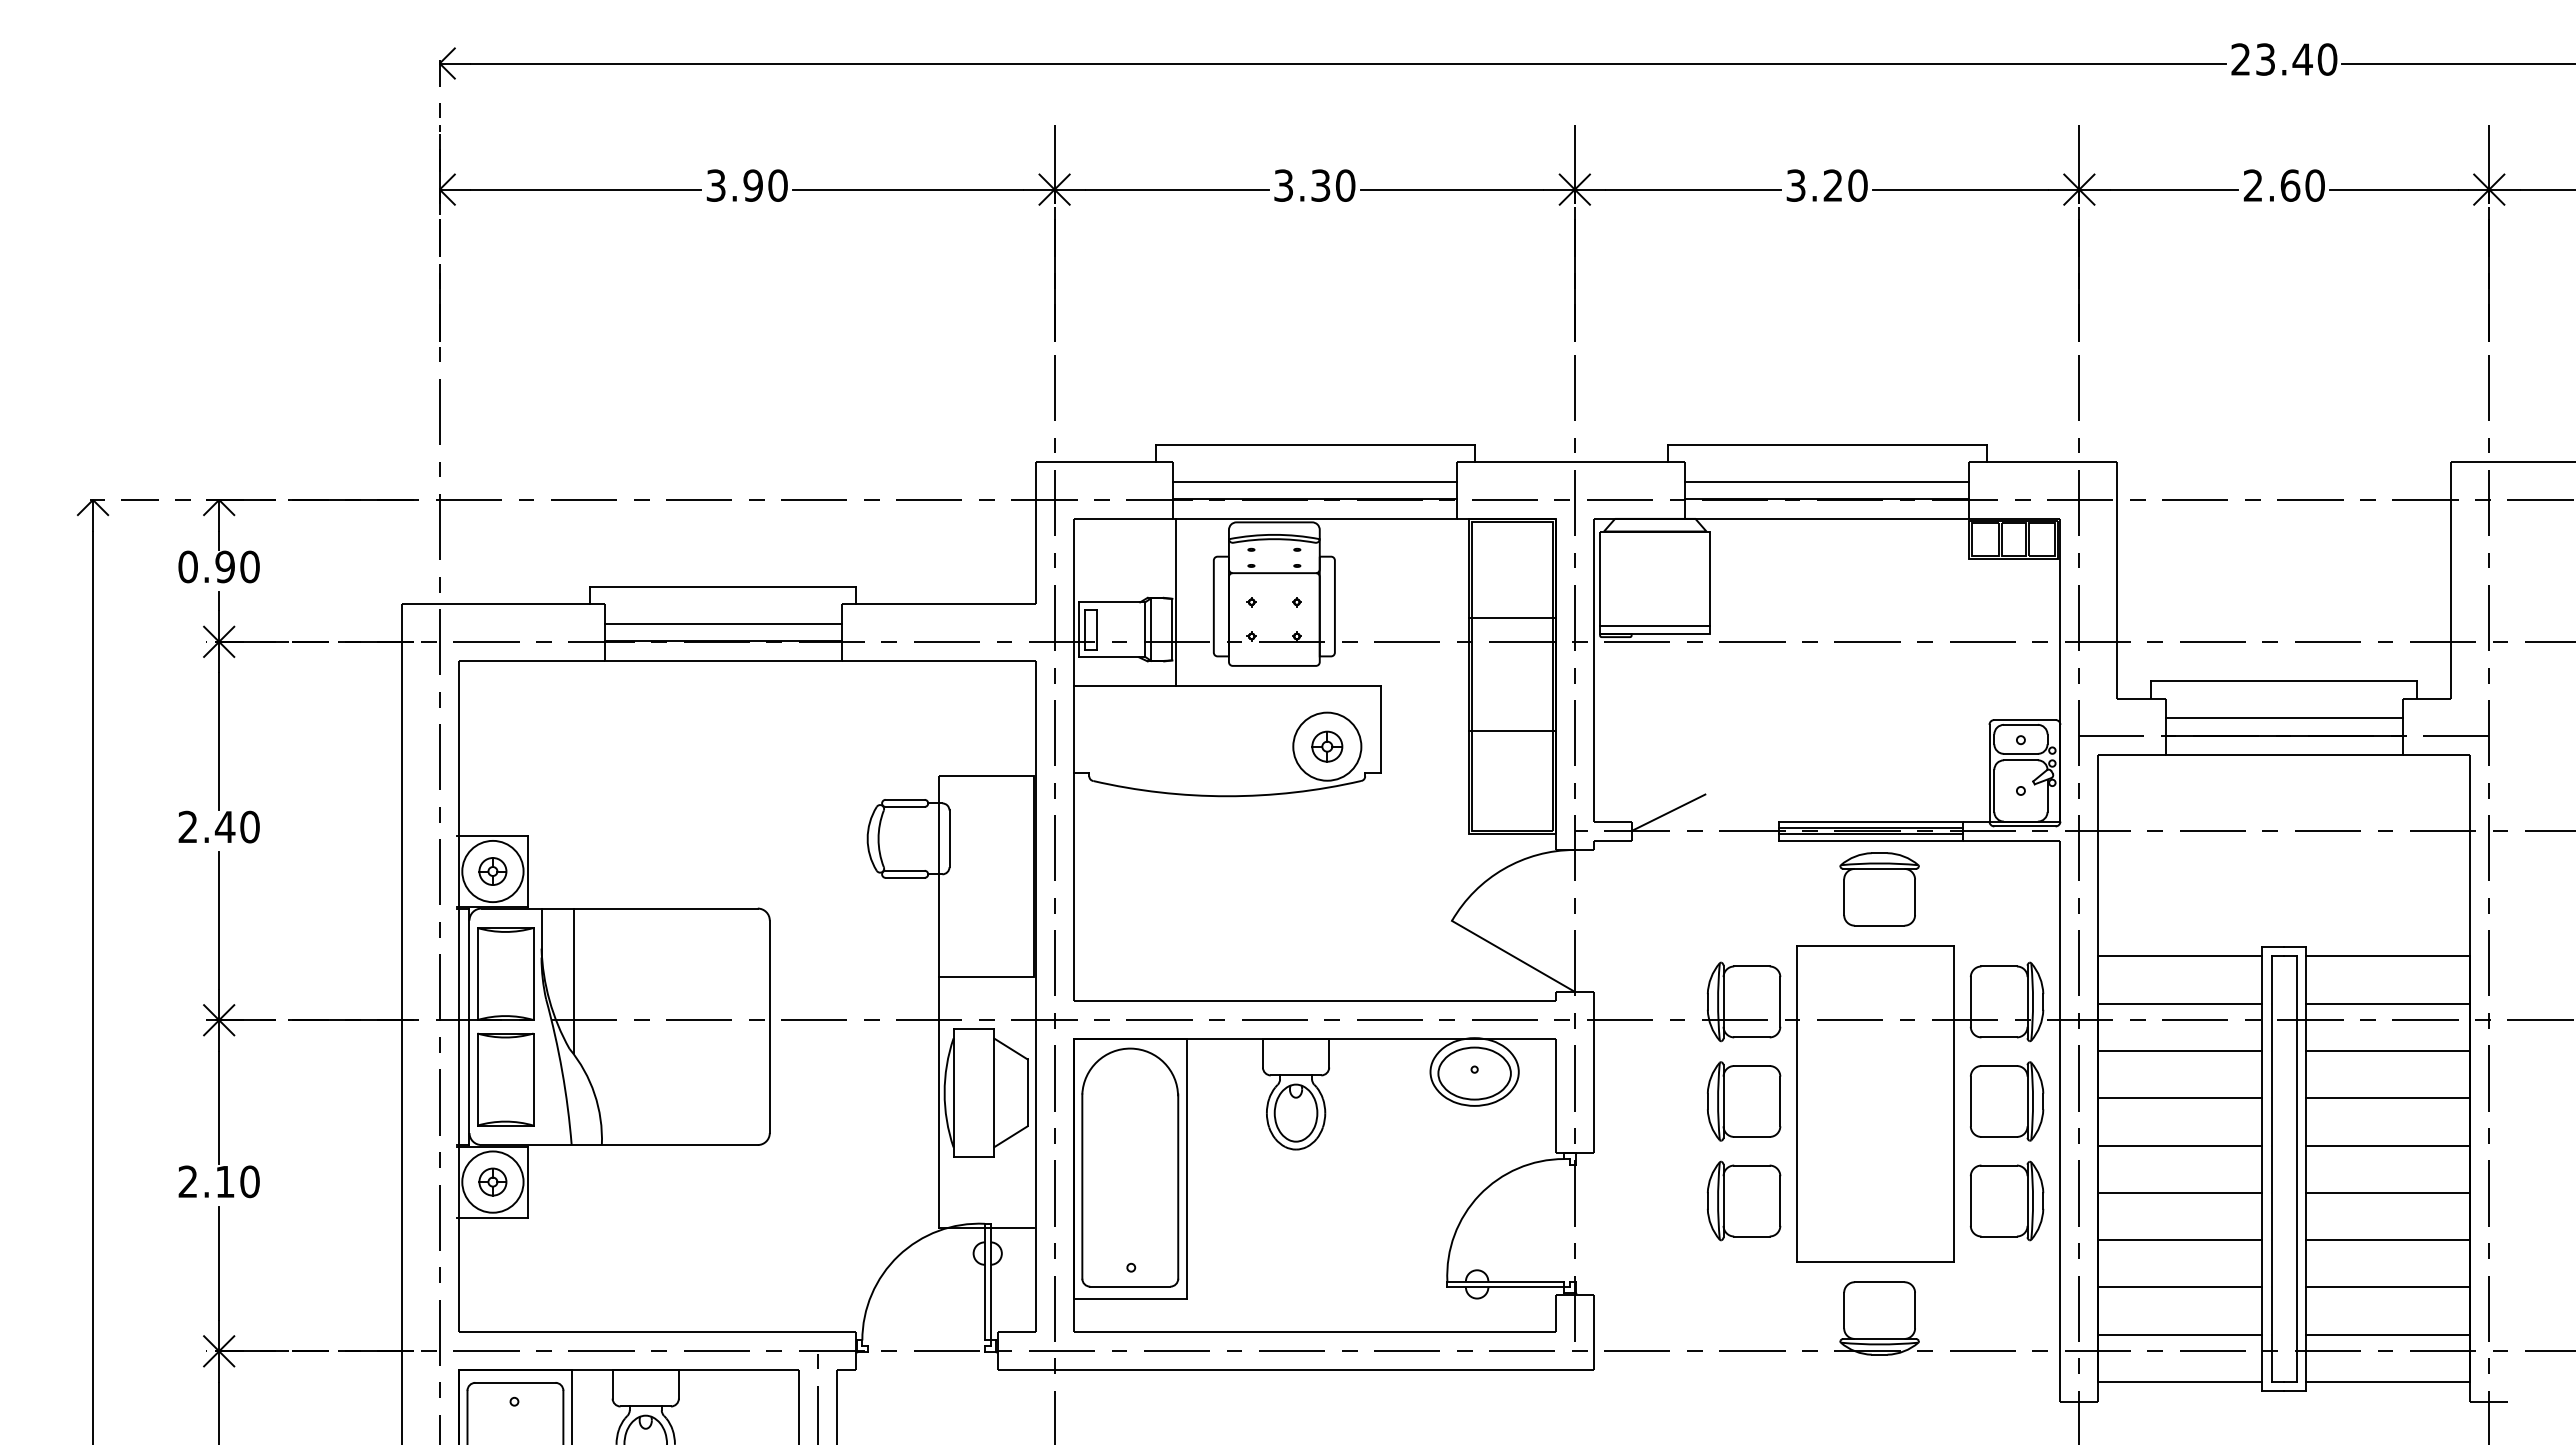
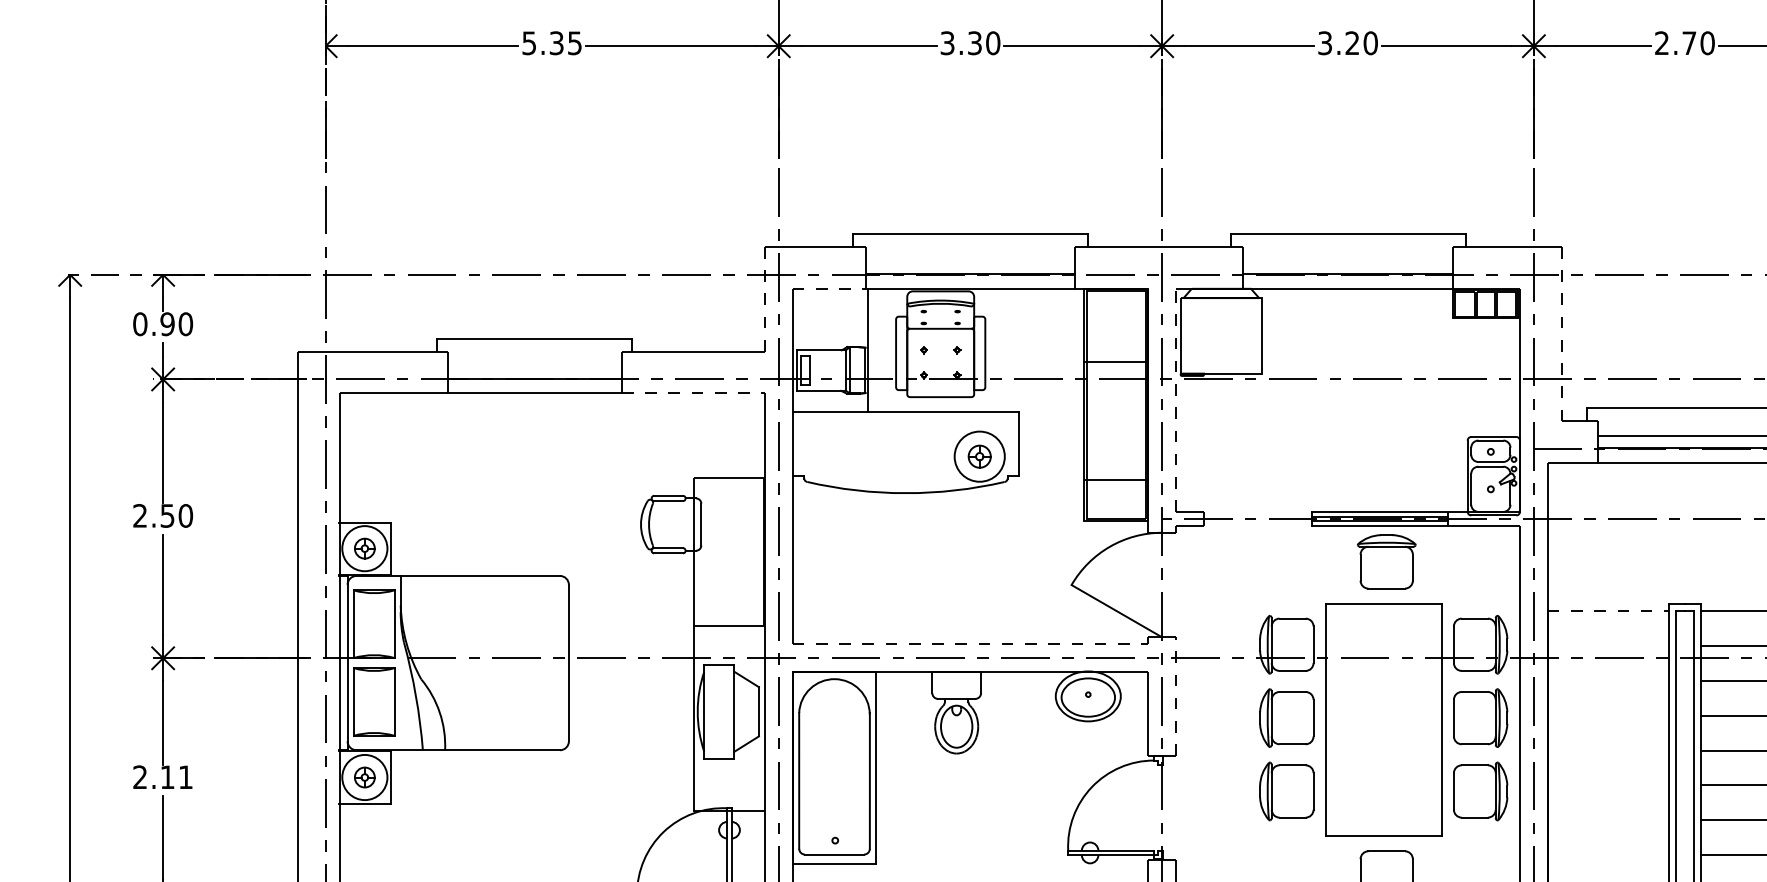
text: (747, 185) -> (552, 43), 3.90 -> 5.35
text: (2290, 185) -> (1689, 43), 2.60 -> 2.70
line: (1314, 482) -> (970, 261), removed
line: (1827, 482) -> (1348, 261), removed
line: (1123, 518) -> (829, 288), solid -> dashed
line: (1035, 533) -> (764, 299), solid -> dashed
line: (2117, 580) -> (1562, 334), solid -> dashed
line: (723, 623) -> (534, 365), removed
line: (1655, 626) -> (1221, 368), removed
line: (938, 660) -> (693, 393), solid -> dashed
line: (1593, 669) -> (1175, 399), solid -> dashed
line: (1512, 731) -> (1116, 480), moved
line: (1668, 812) -> (1231, 505), removed
text: (224, 827) -> (167, 516), 2.40 -> 2.50
line: (2180, 956) -> (1608, 611), solid -> dashed
line: (573, 980) -> (424, 628), removed
line: (1315, 1001) -> (971, 644), solid -> dashed
line: (2180, 1003) -> (1608, 645), removed
line: (2180, 1050) -> (1608, 680), removed
line: (1593, 1071) -> (1175, 696), solid -> dashed
line: (2180, 1098) -> (1608, 715), removed
line: (2180, 1145) -> (1608, 750), removed
text: (249, 1181) -> (185, 777), 2.10 -> 2.11
line: (2180, 1192) -> (1608, 785), removed
line: (2180, 1240) -> (1608, 820), removed
line: (2180, 1287) -> (1608, 855), removed

